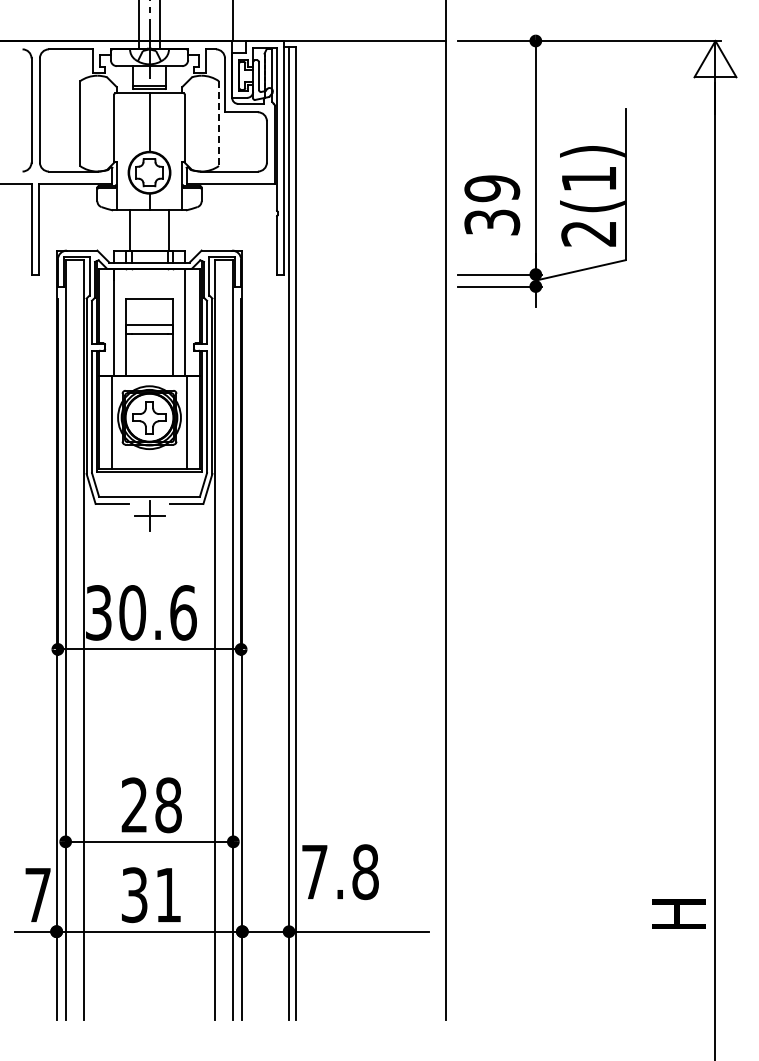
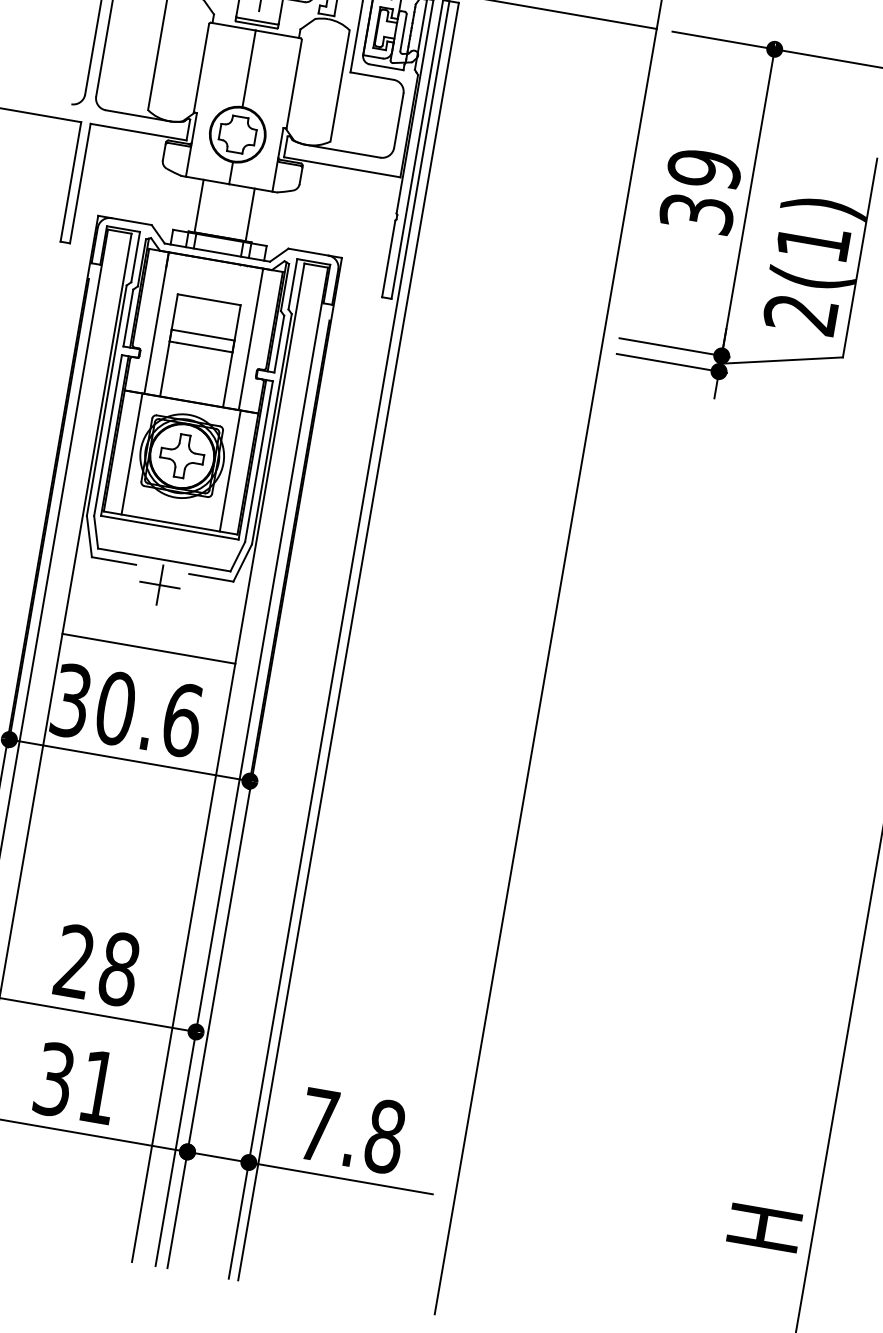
line: (219, 124) -> (340, 87), dashed -> solid
text: (492, 205) -> (701, 191), moved
line: (149, 564) -> (148, 648), added
text: (340, 872) -> (352, 1131), moved

